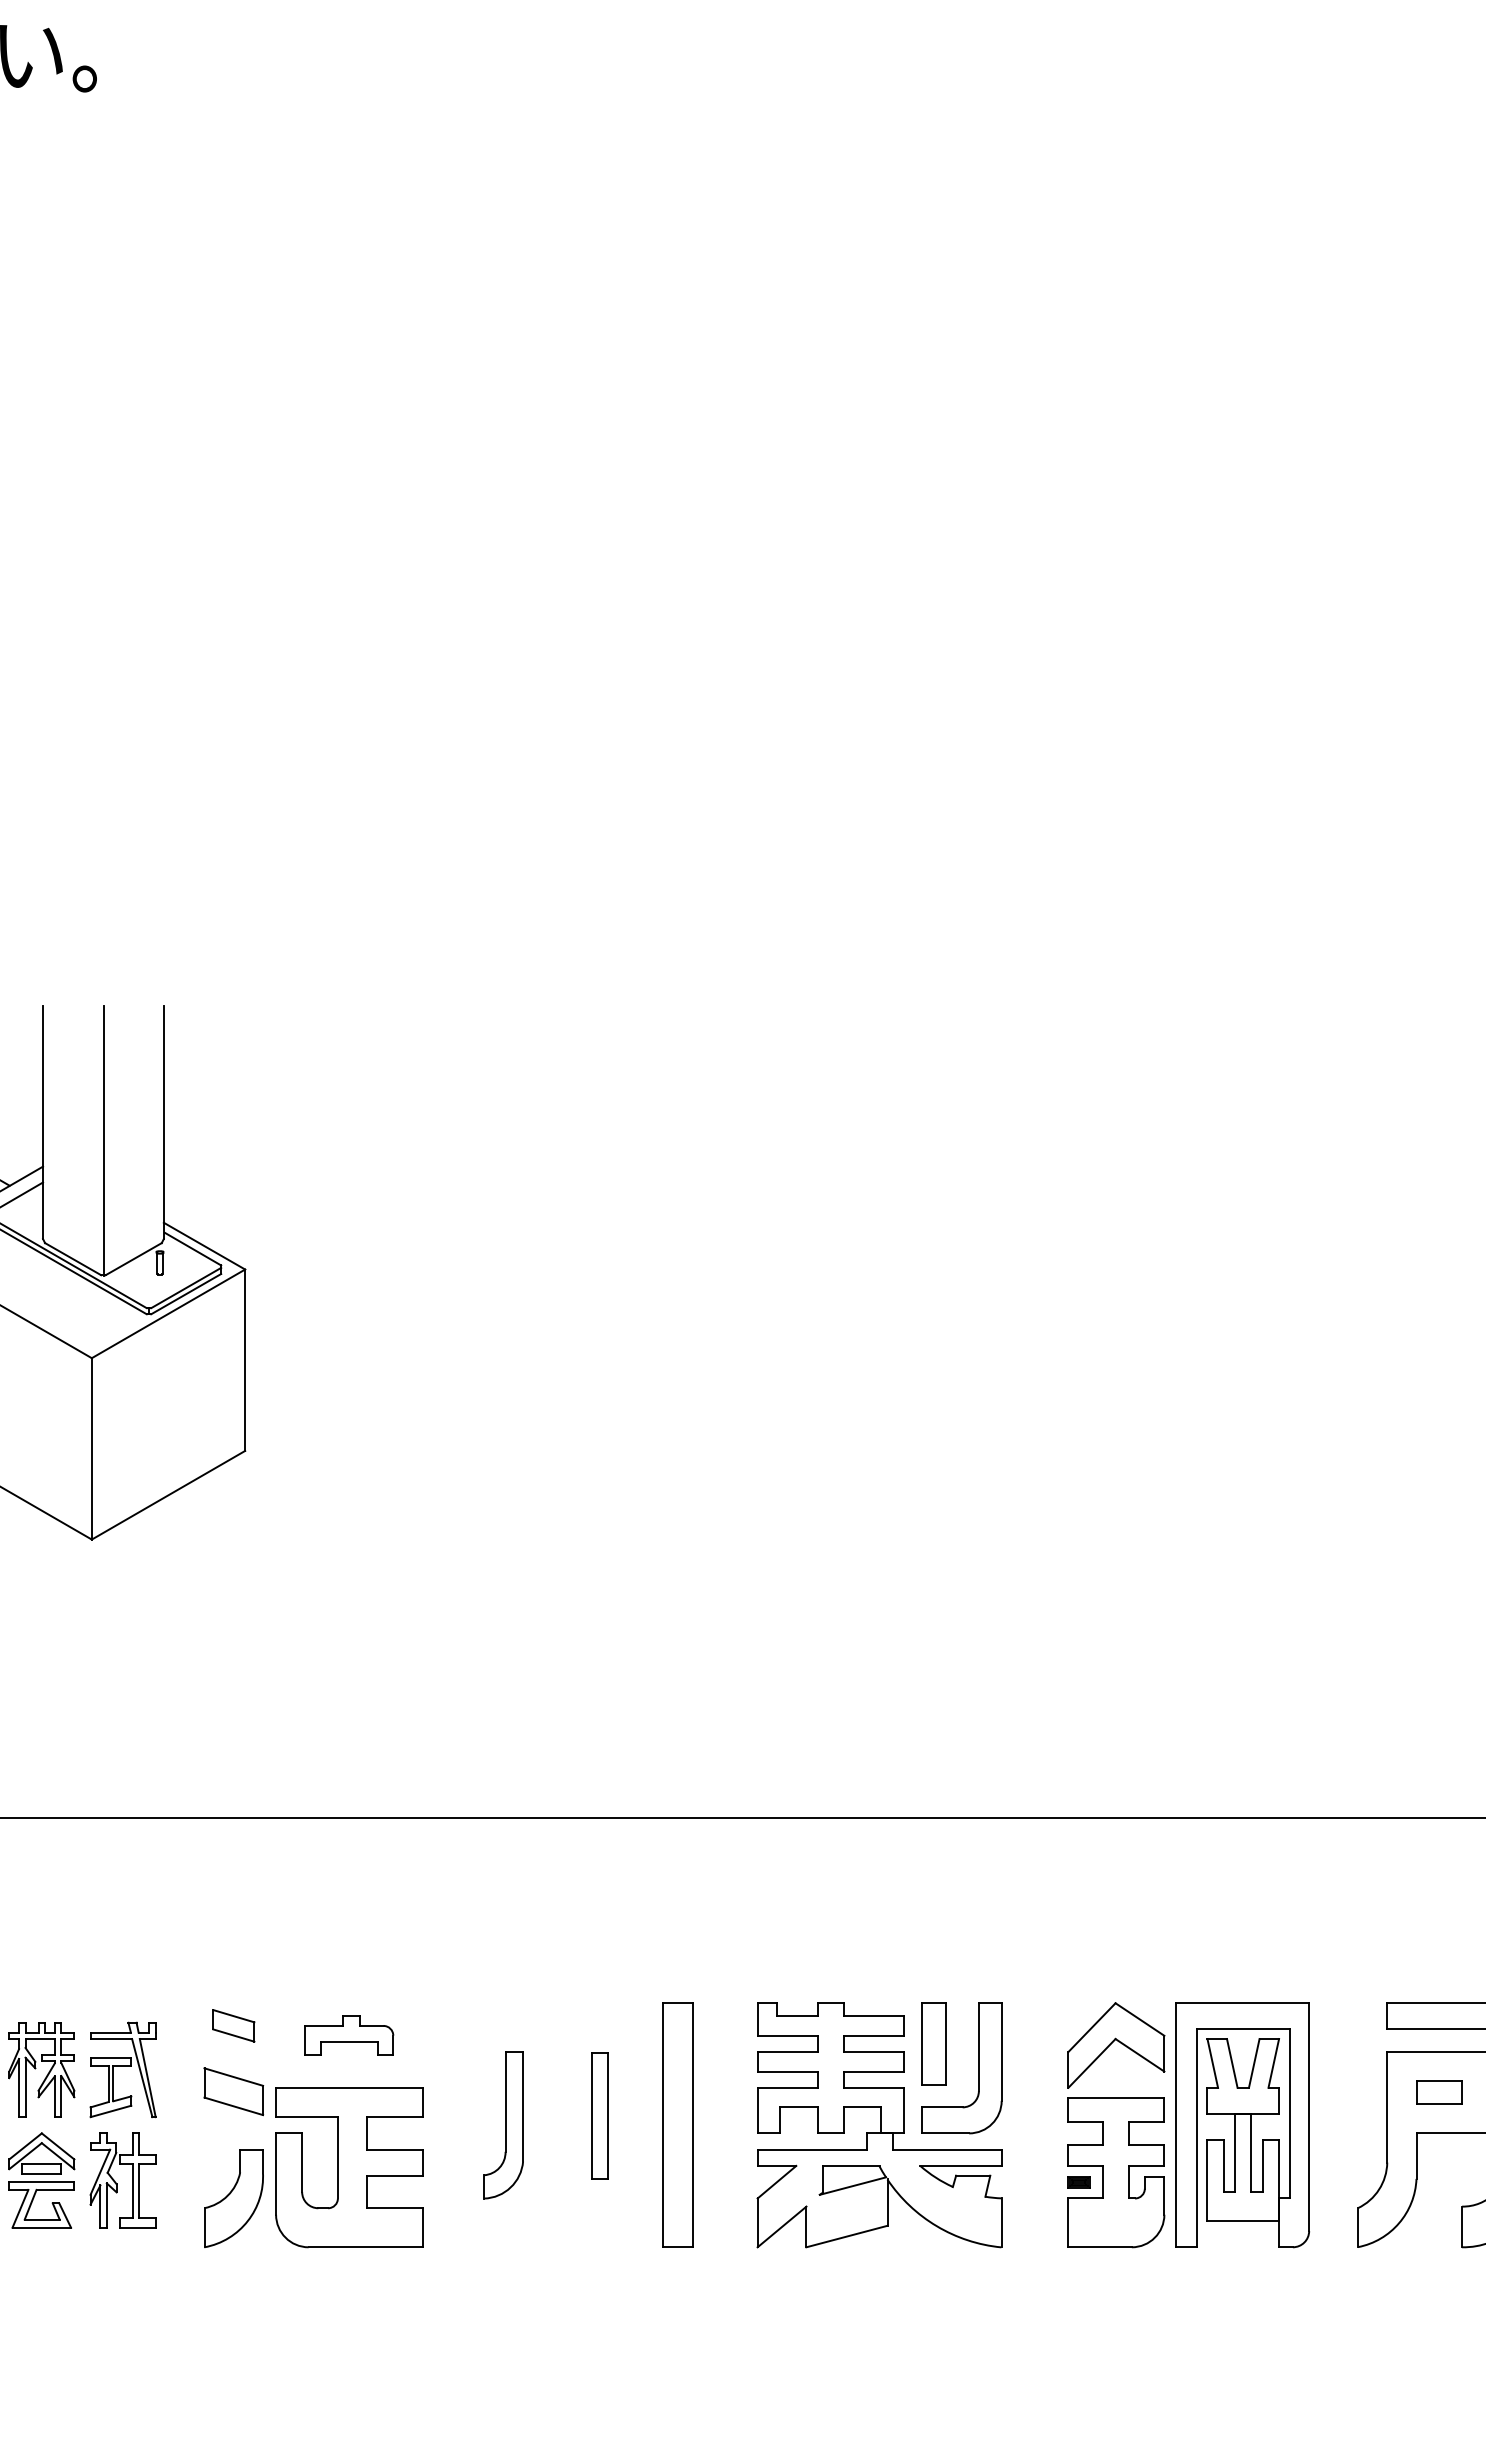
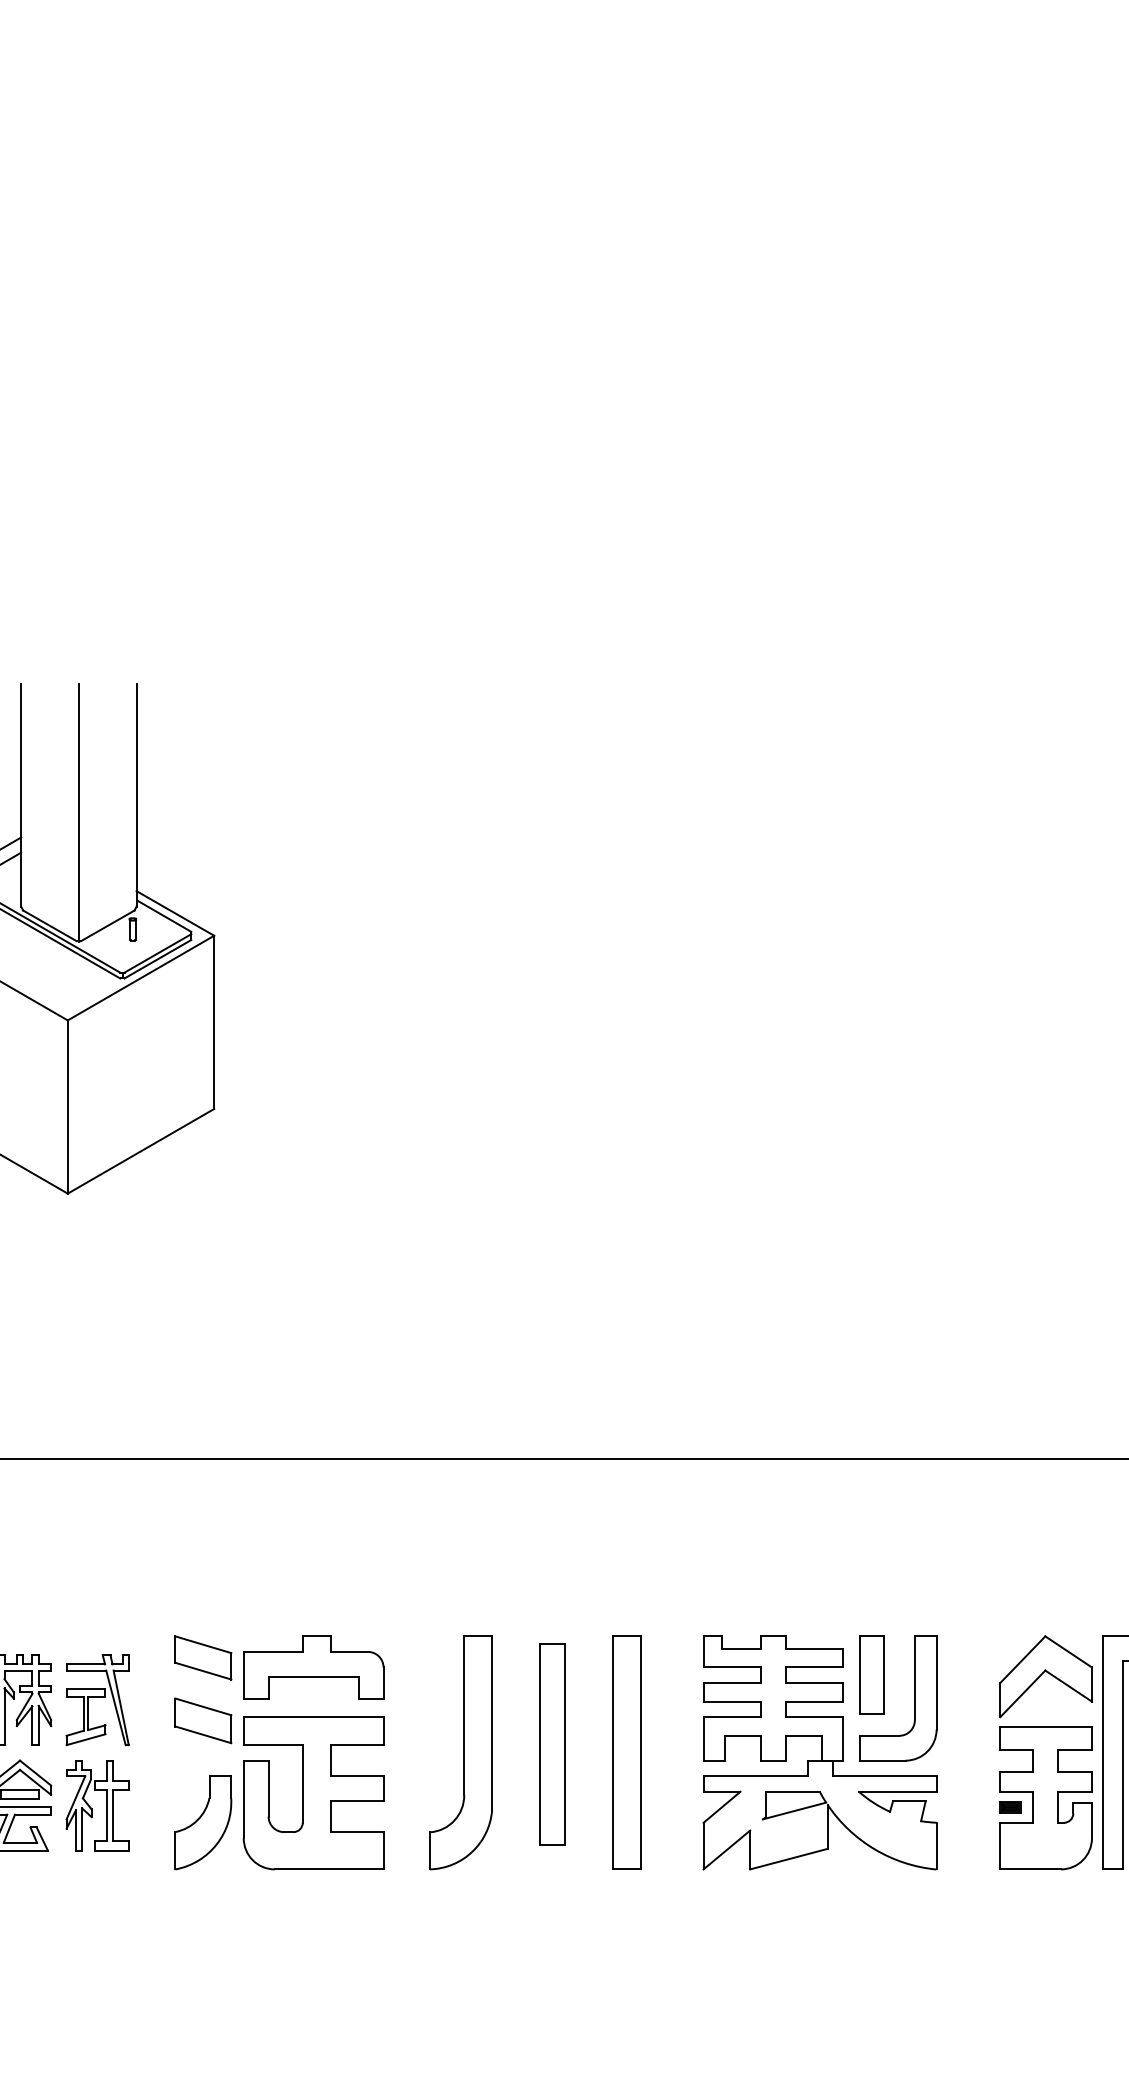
part: (233, 2025) -> (203, 1657), size x1.43
part: (349, 2035) -> (313, 1667), size x1.67
part: (599, 2115) -> (552, 1743), size x1.67
part: (503, 2125) -> (460, 1753), size x1.67

